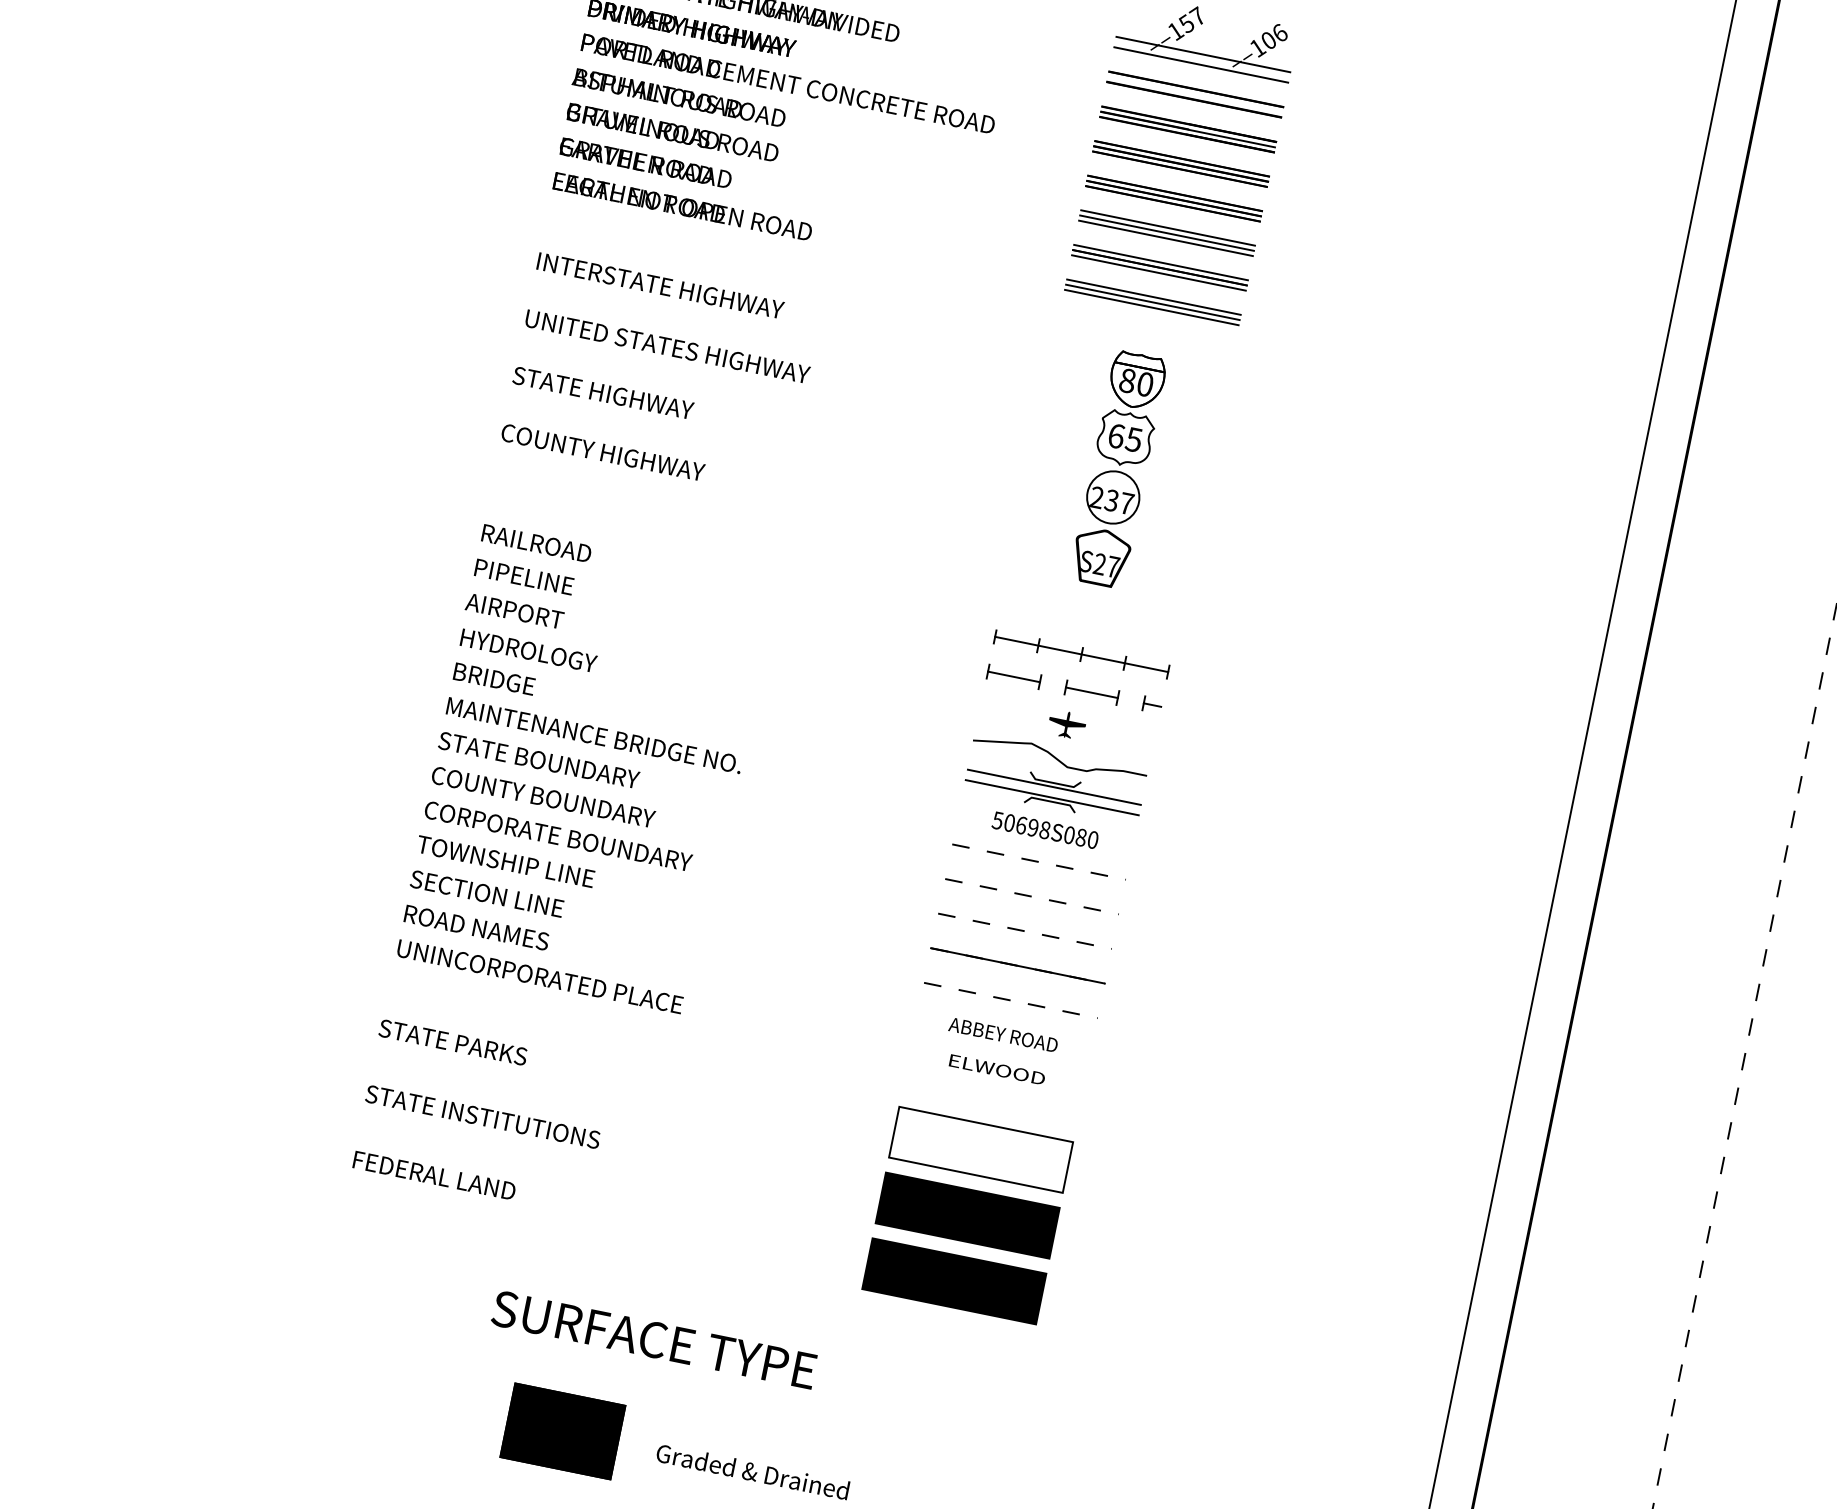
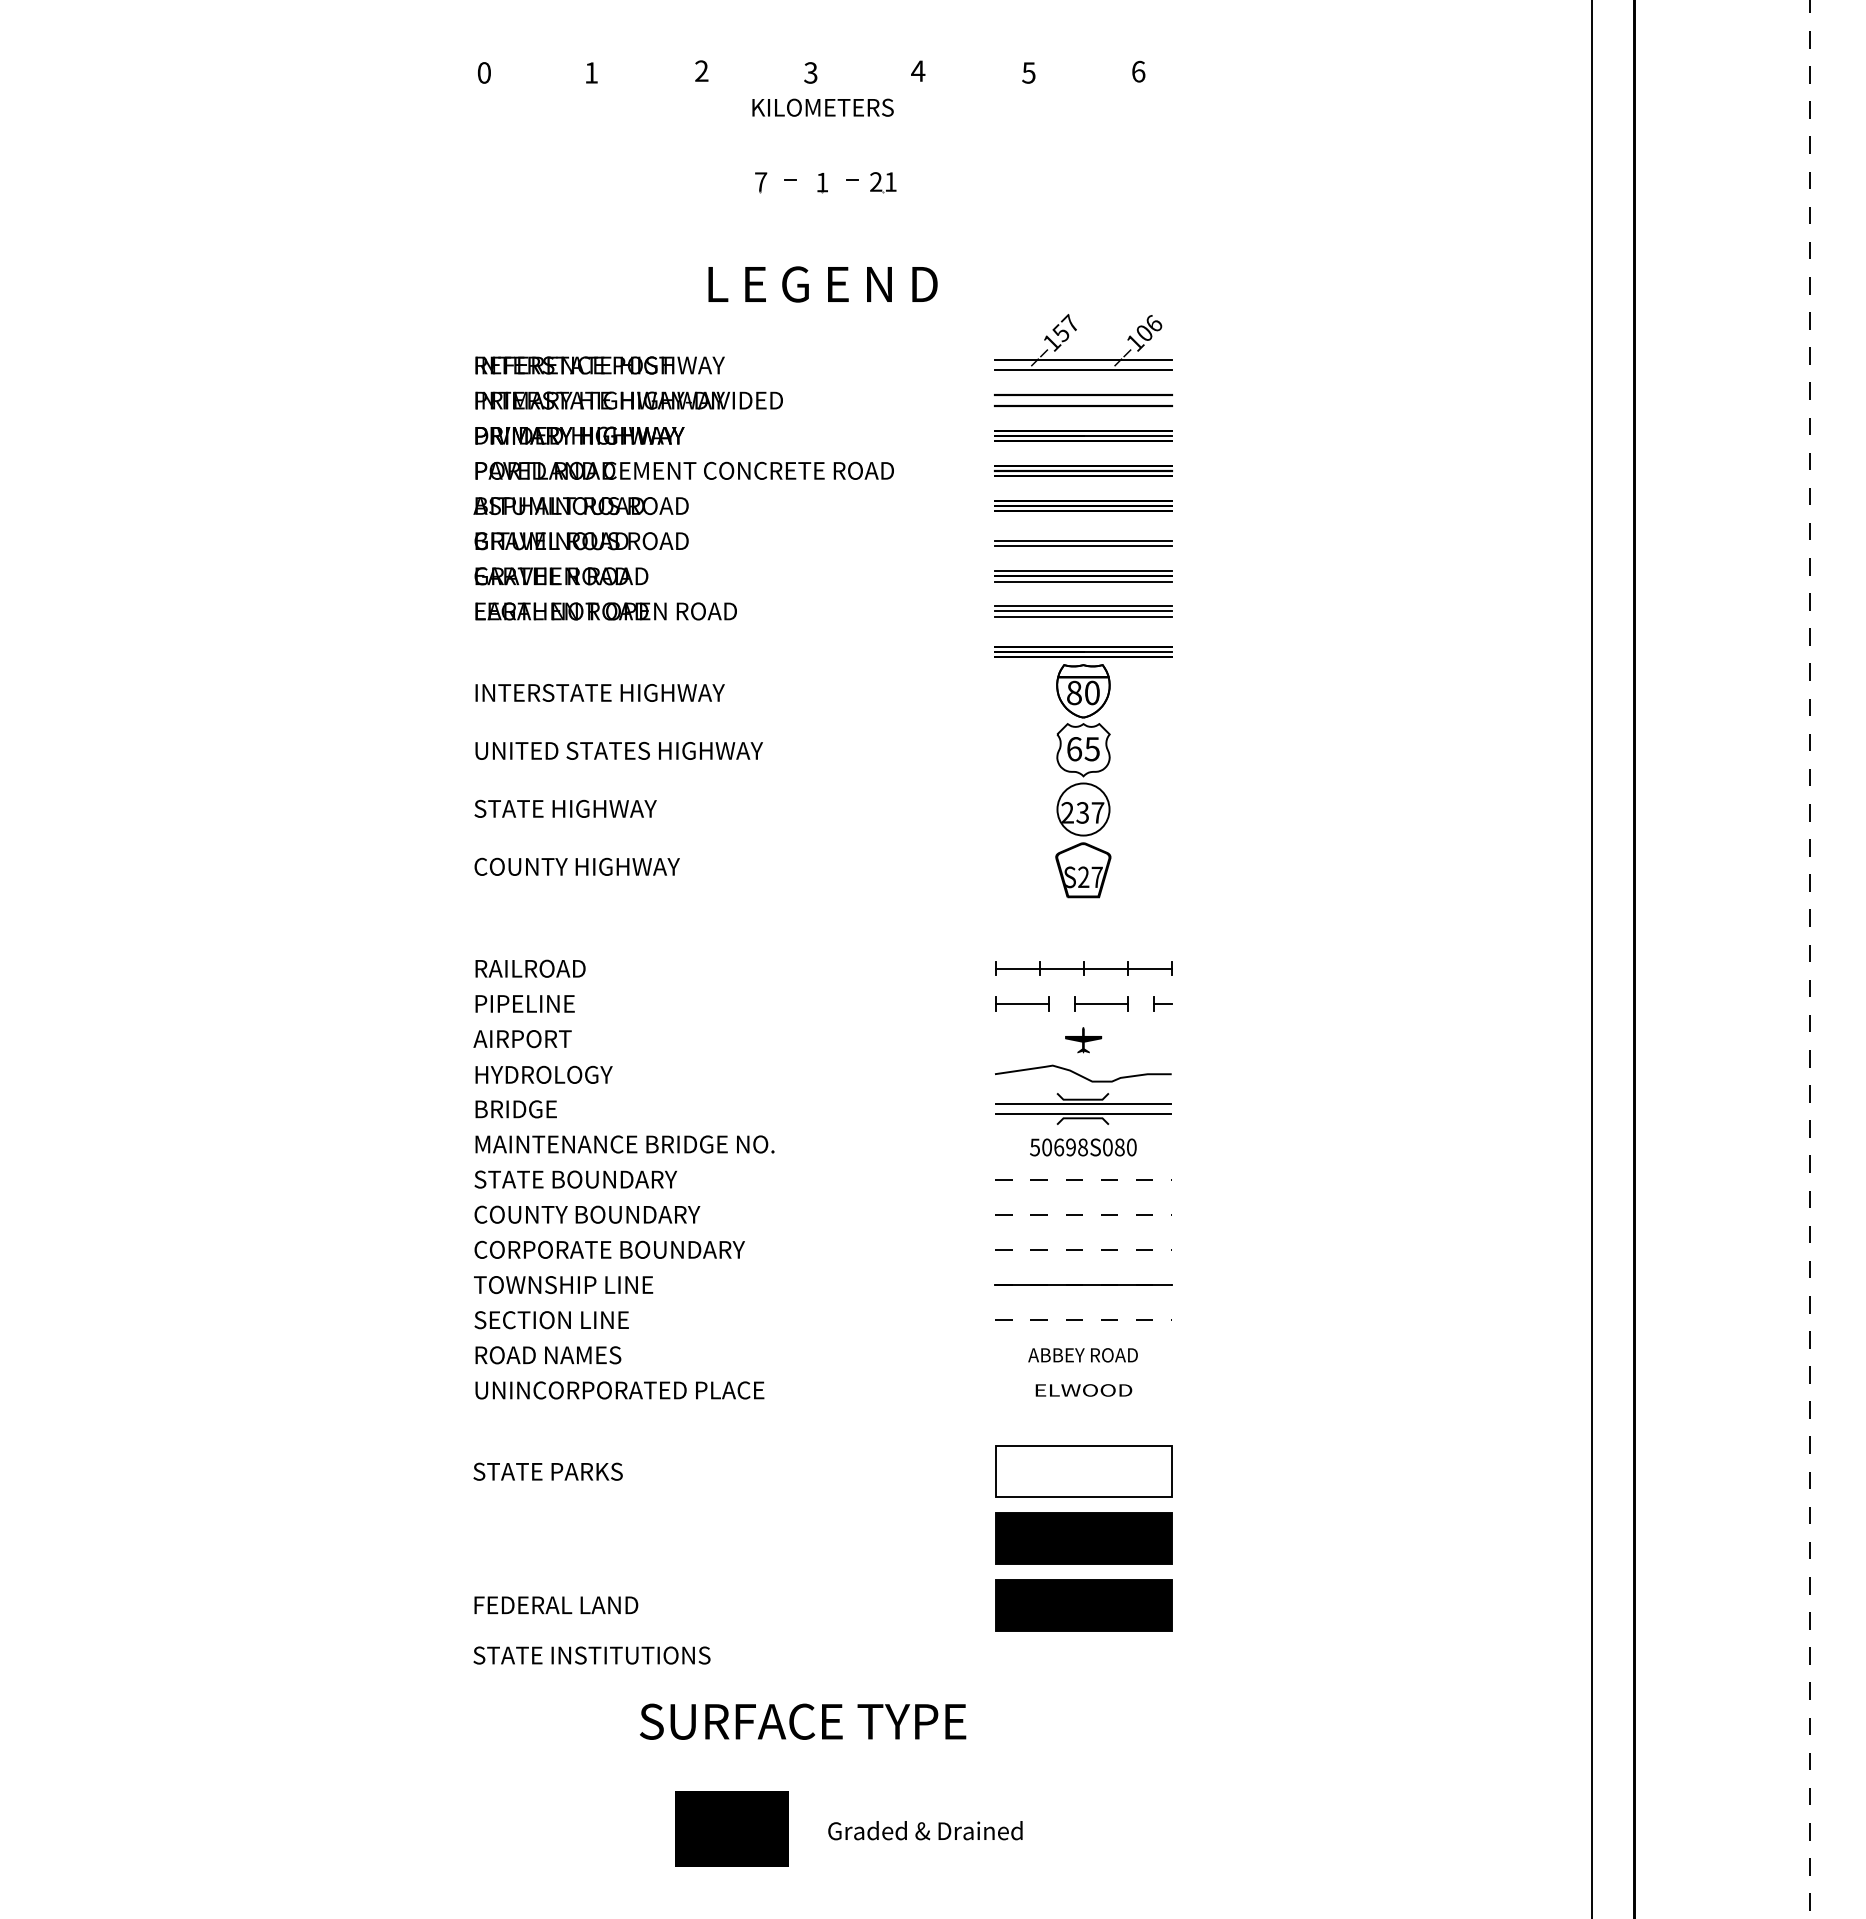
line: (1168, 227) -> (1083, 535), removed
part: (1144, 341) -> (1083, 651), added
text: (482, 1116) -> (591, 1655), moved

